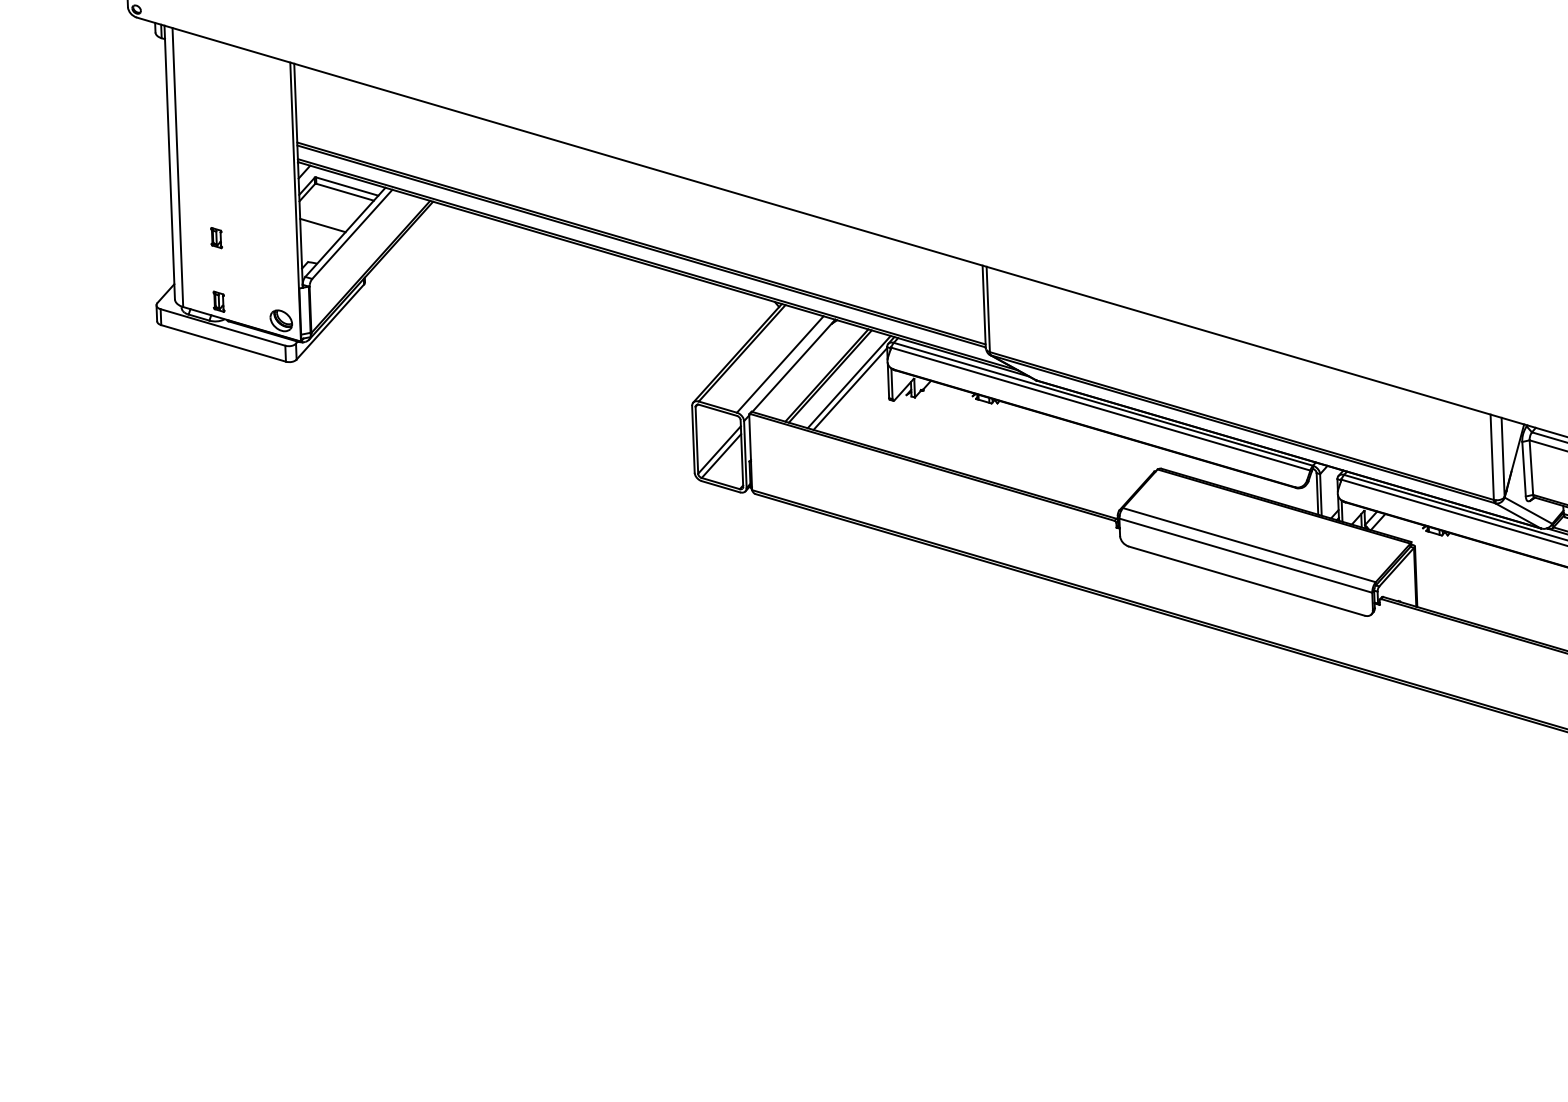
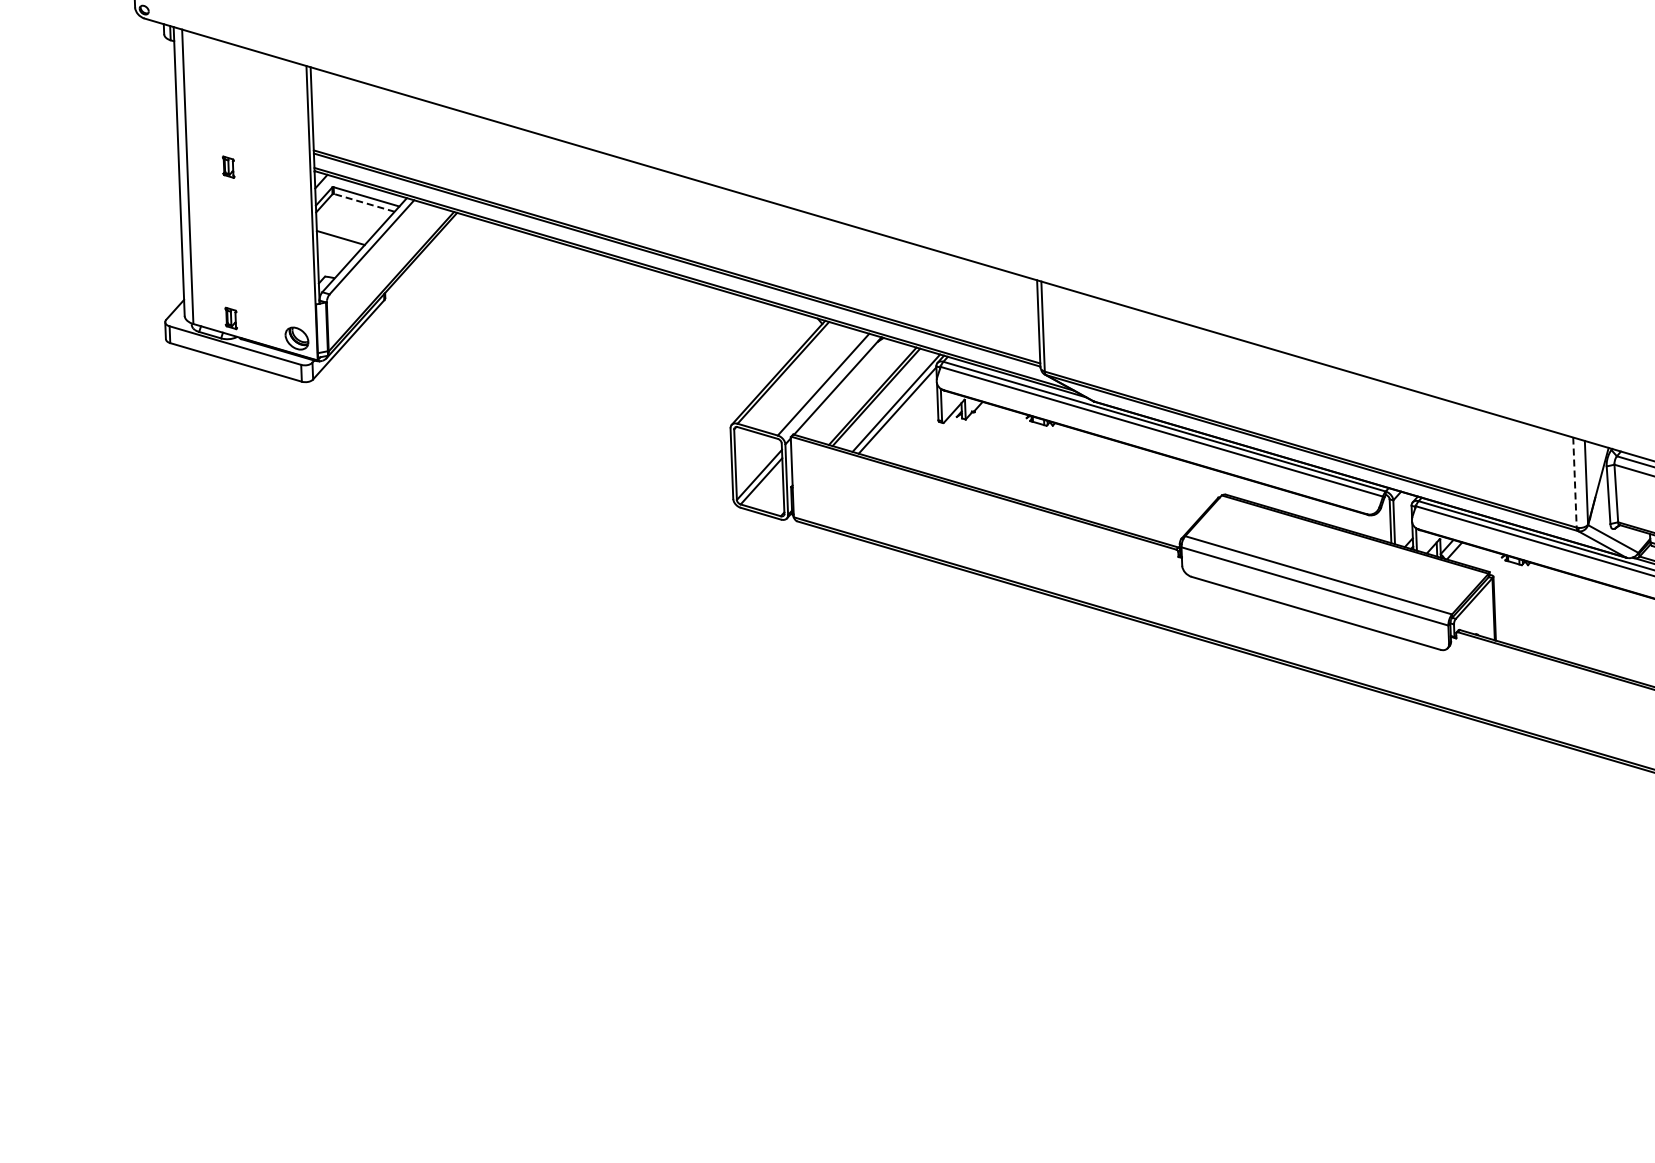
line: (345, 191) -> (364, 202), solid -> dashed
part: (216, 237) -> (228, 166), moved
line: (1491, 458) -> (1574, 483), solid -> dashed

